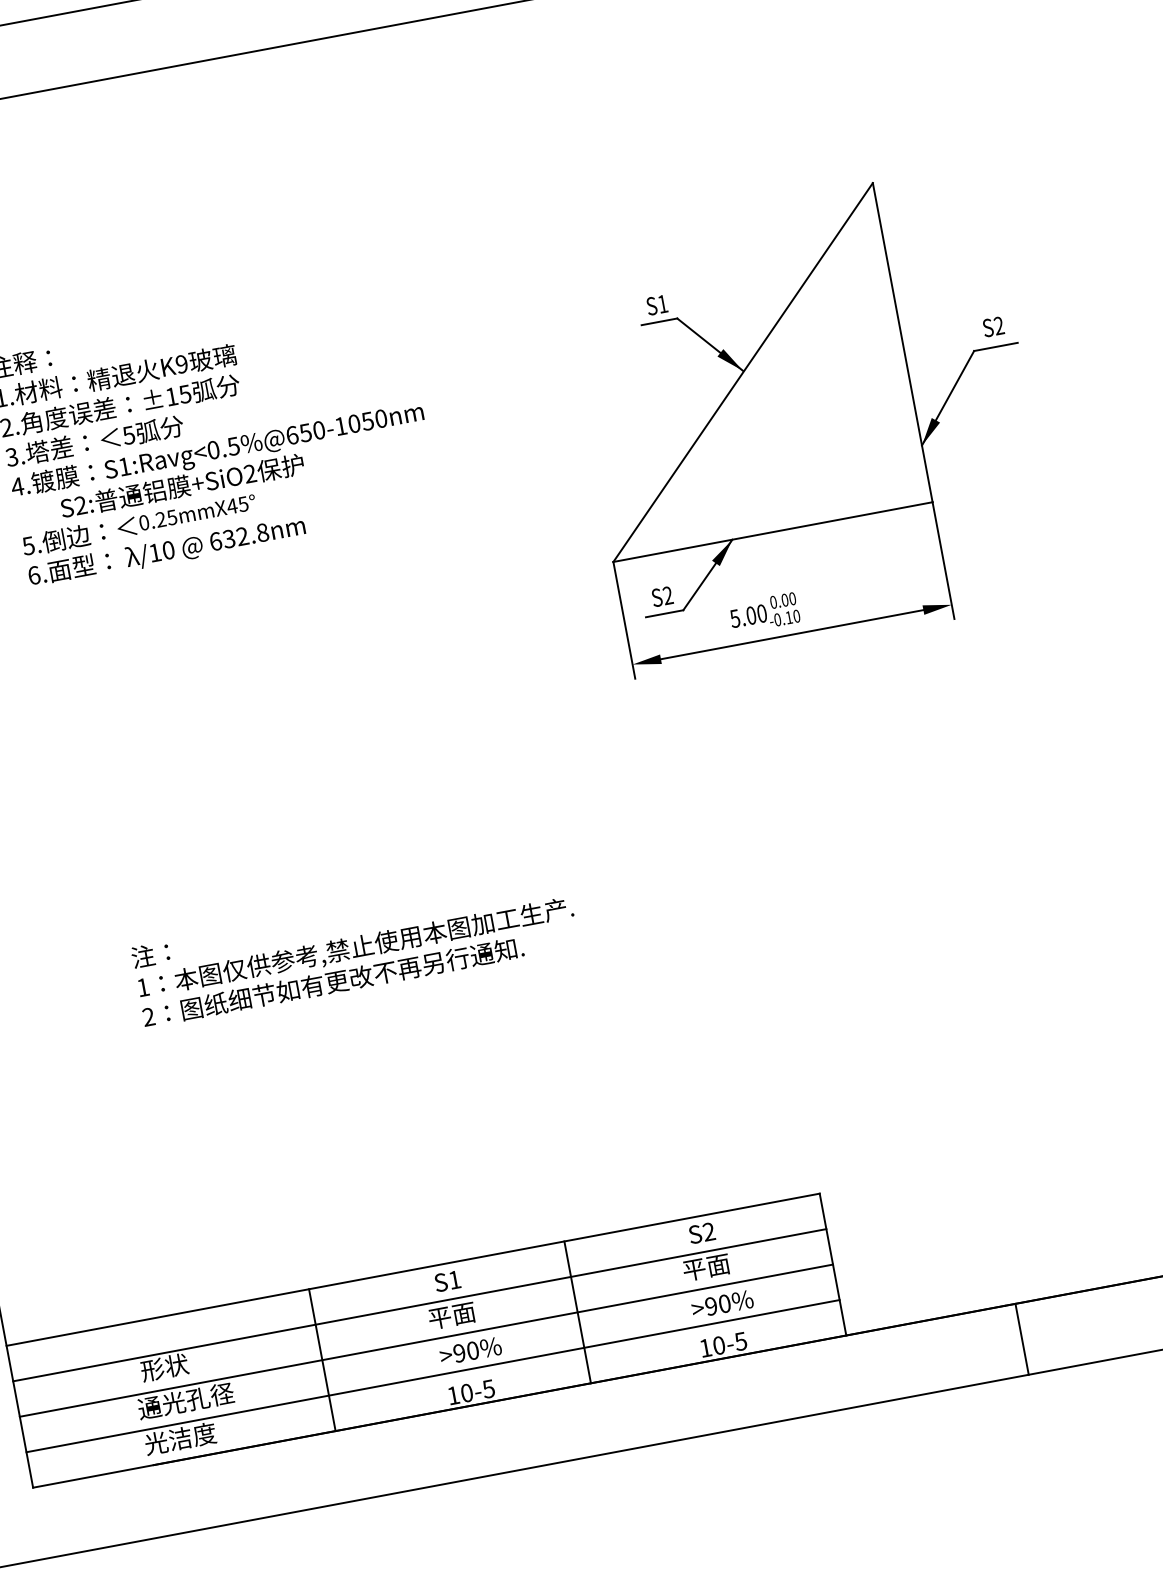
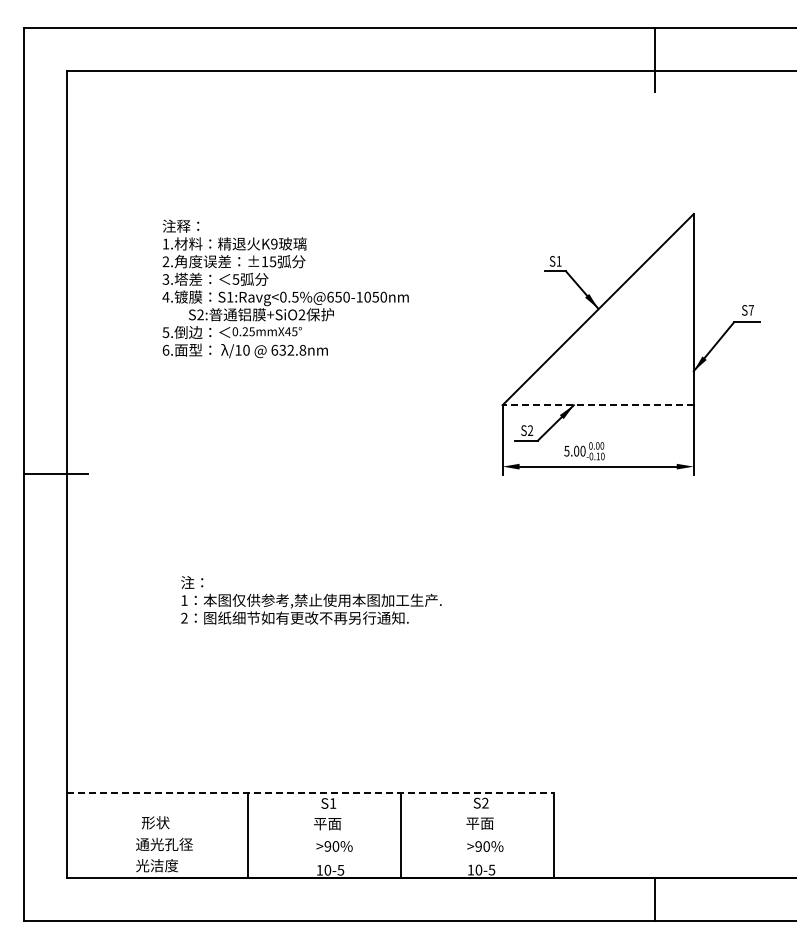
text: (997, 326) -> (750, 310), S2 -> S7
line: (773, 532) -> (598, 405), solid -> dashed
line: (413, 1270) -> (310, 793), solid -> dashed
line: (418, 1305) -> (309, 814), removed
line: (425, 1340) -> (309, 835), removed
line: (432, 1375) -> (309, 856), removed

